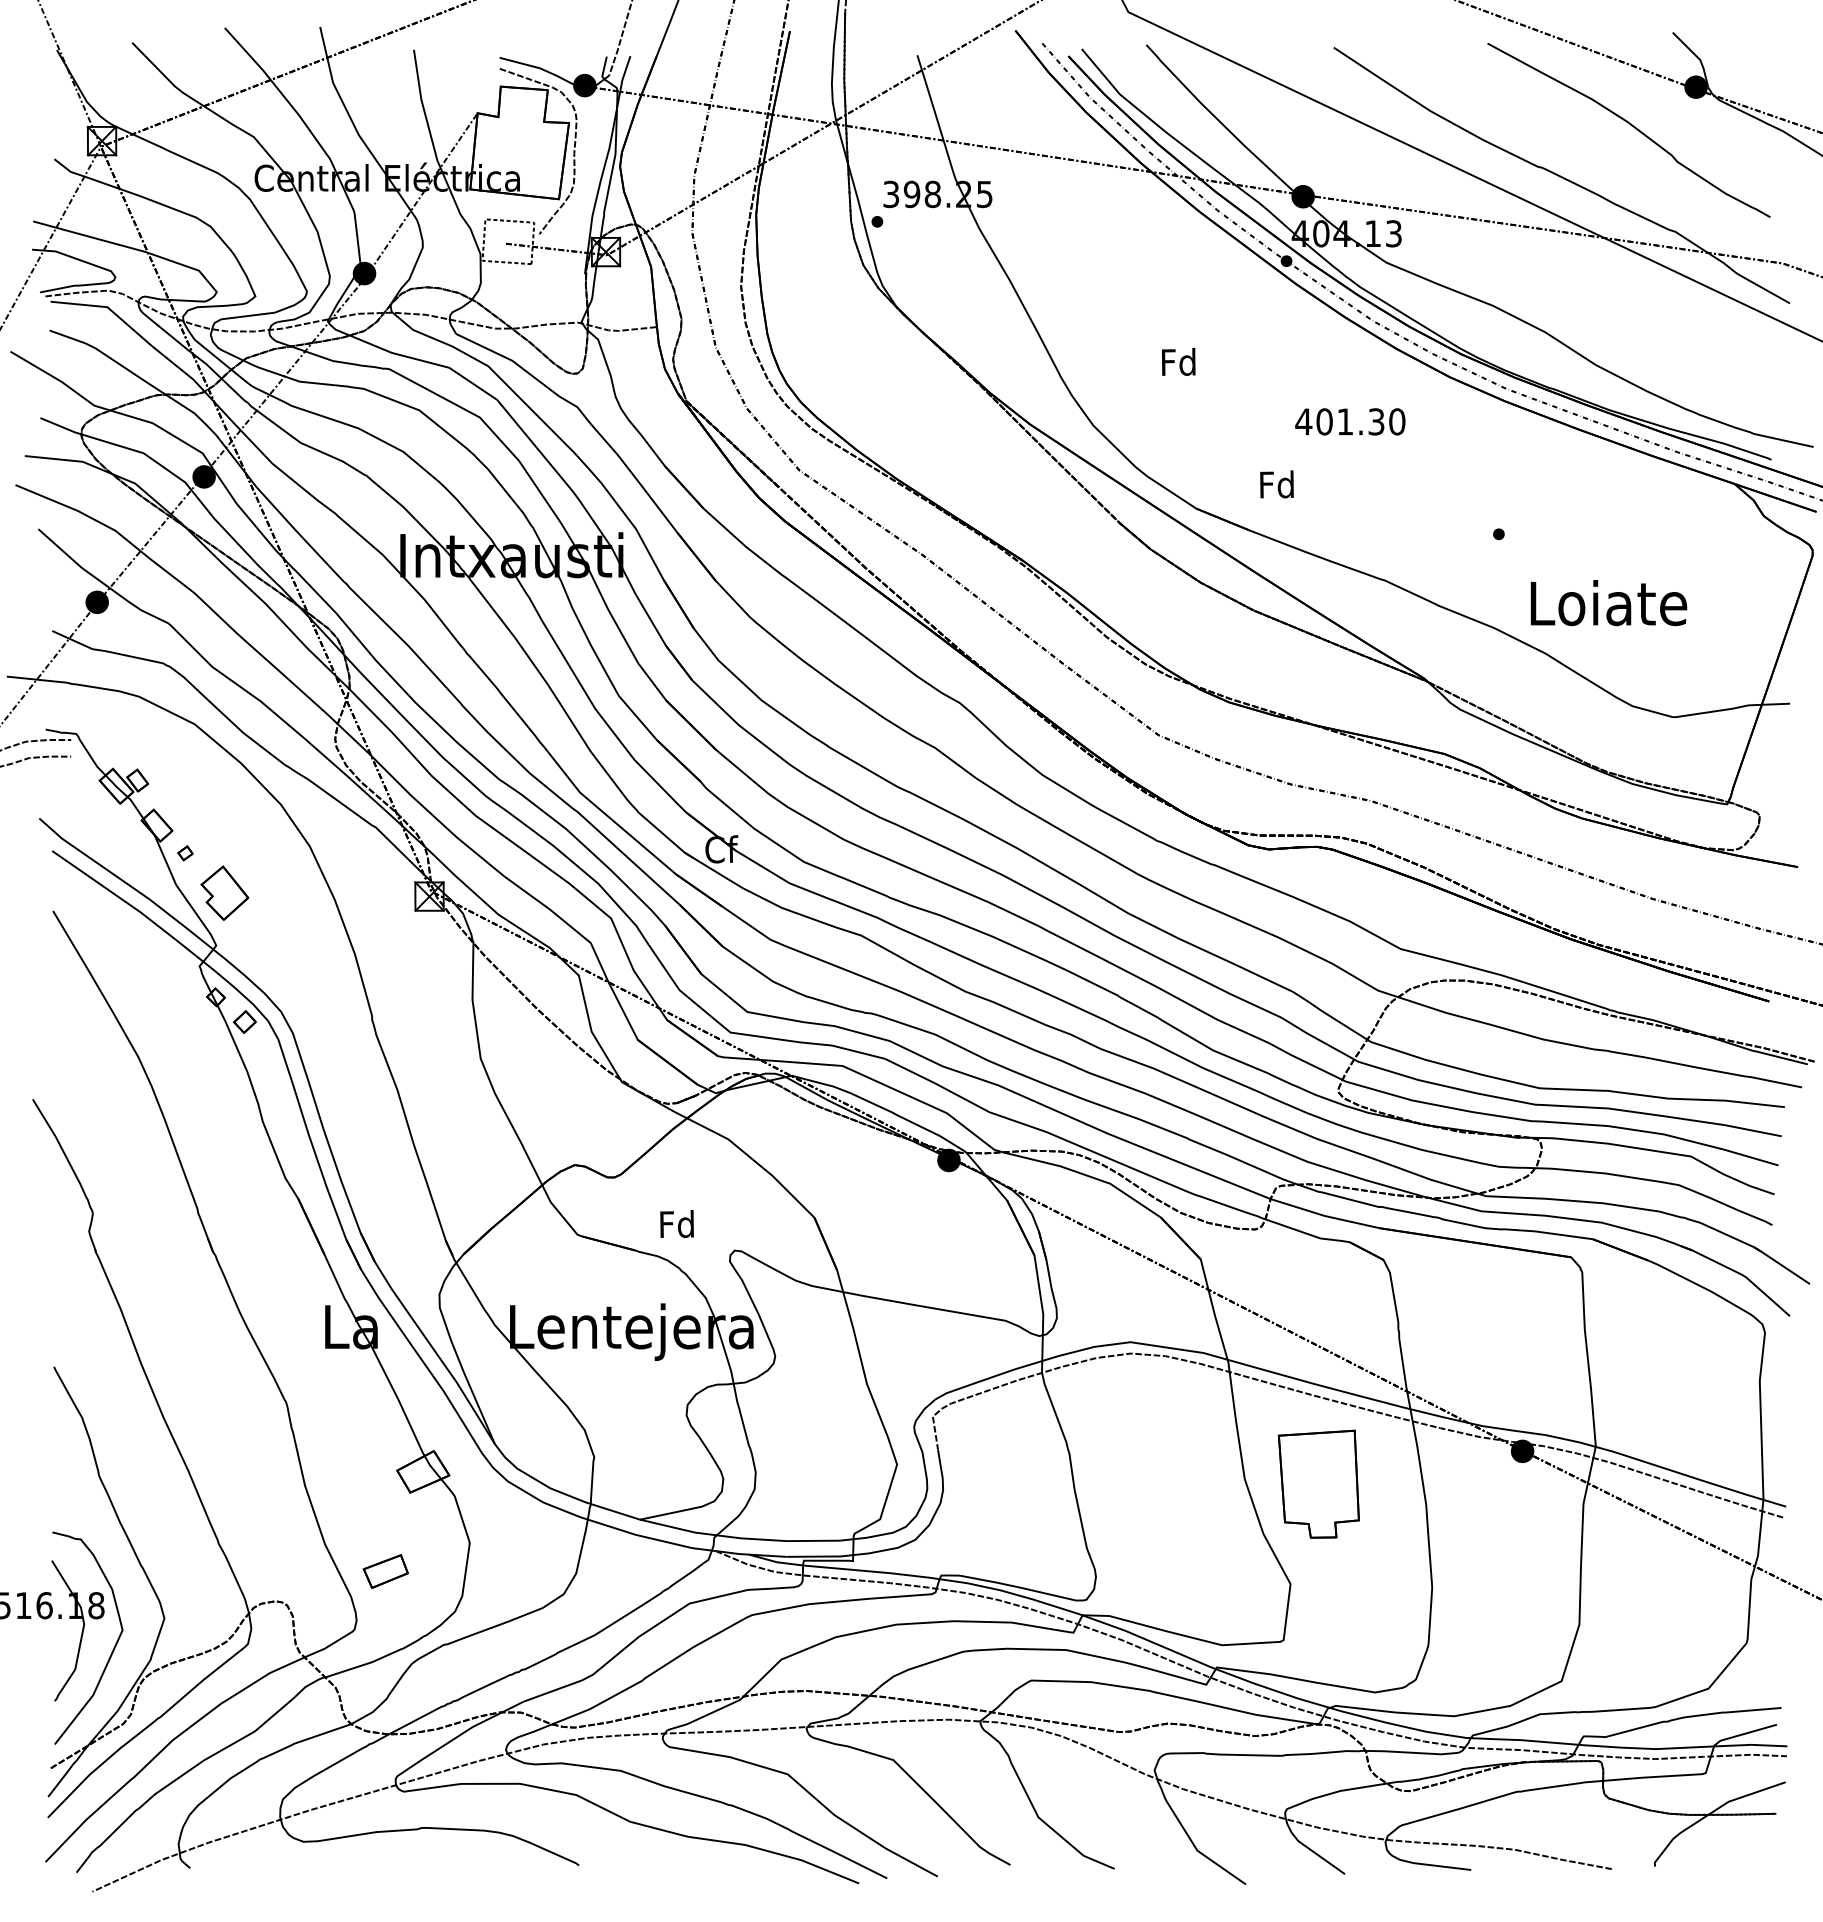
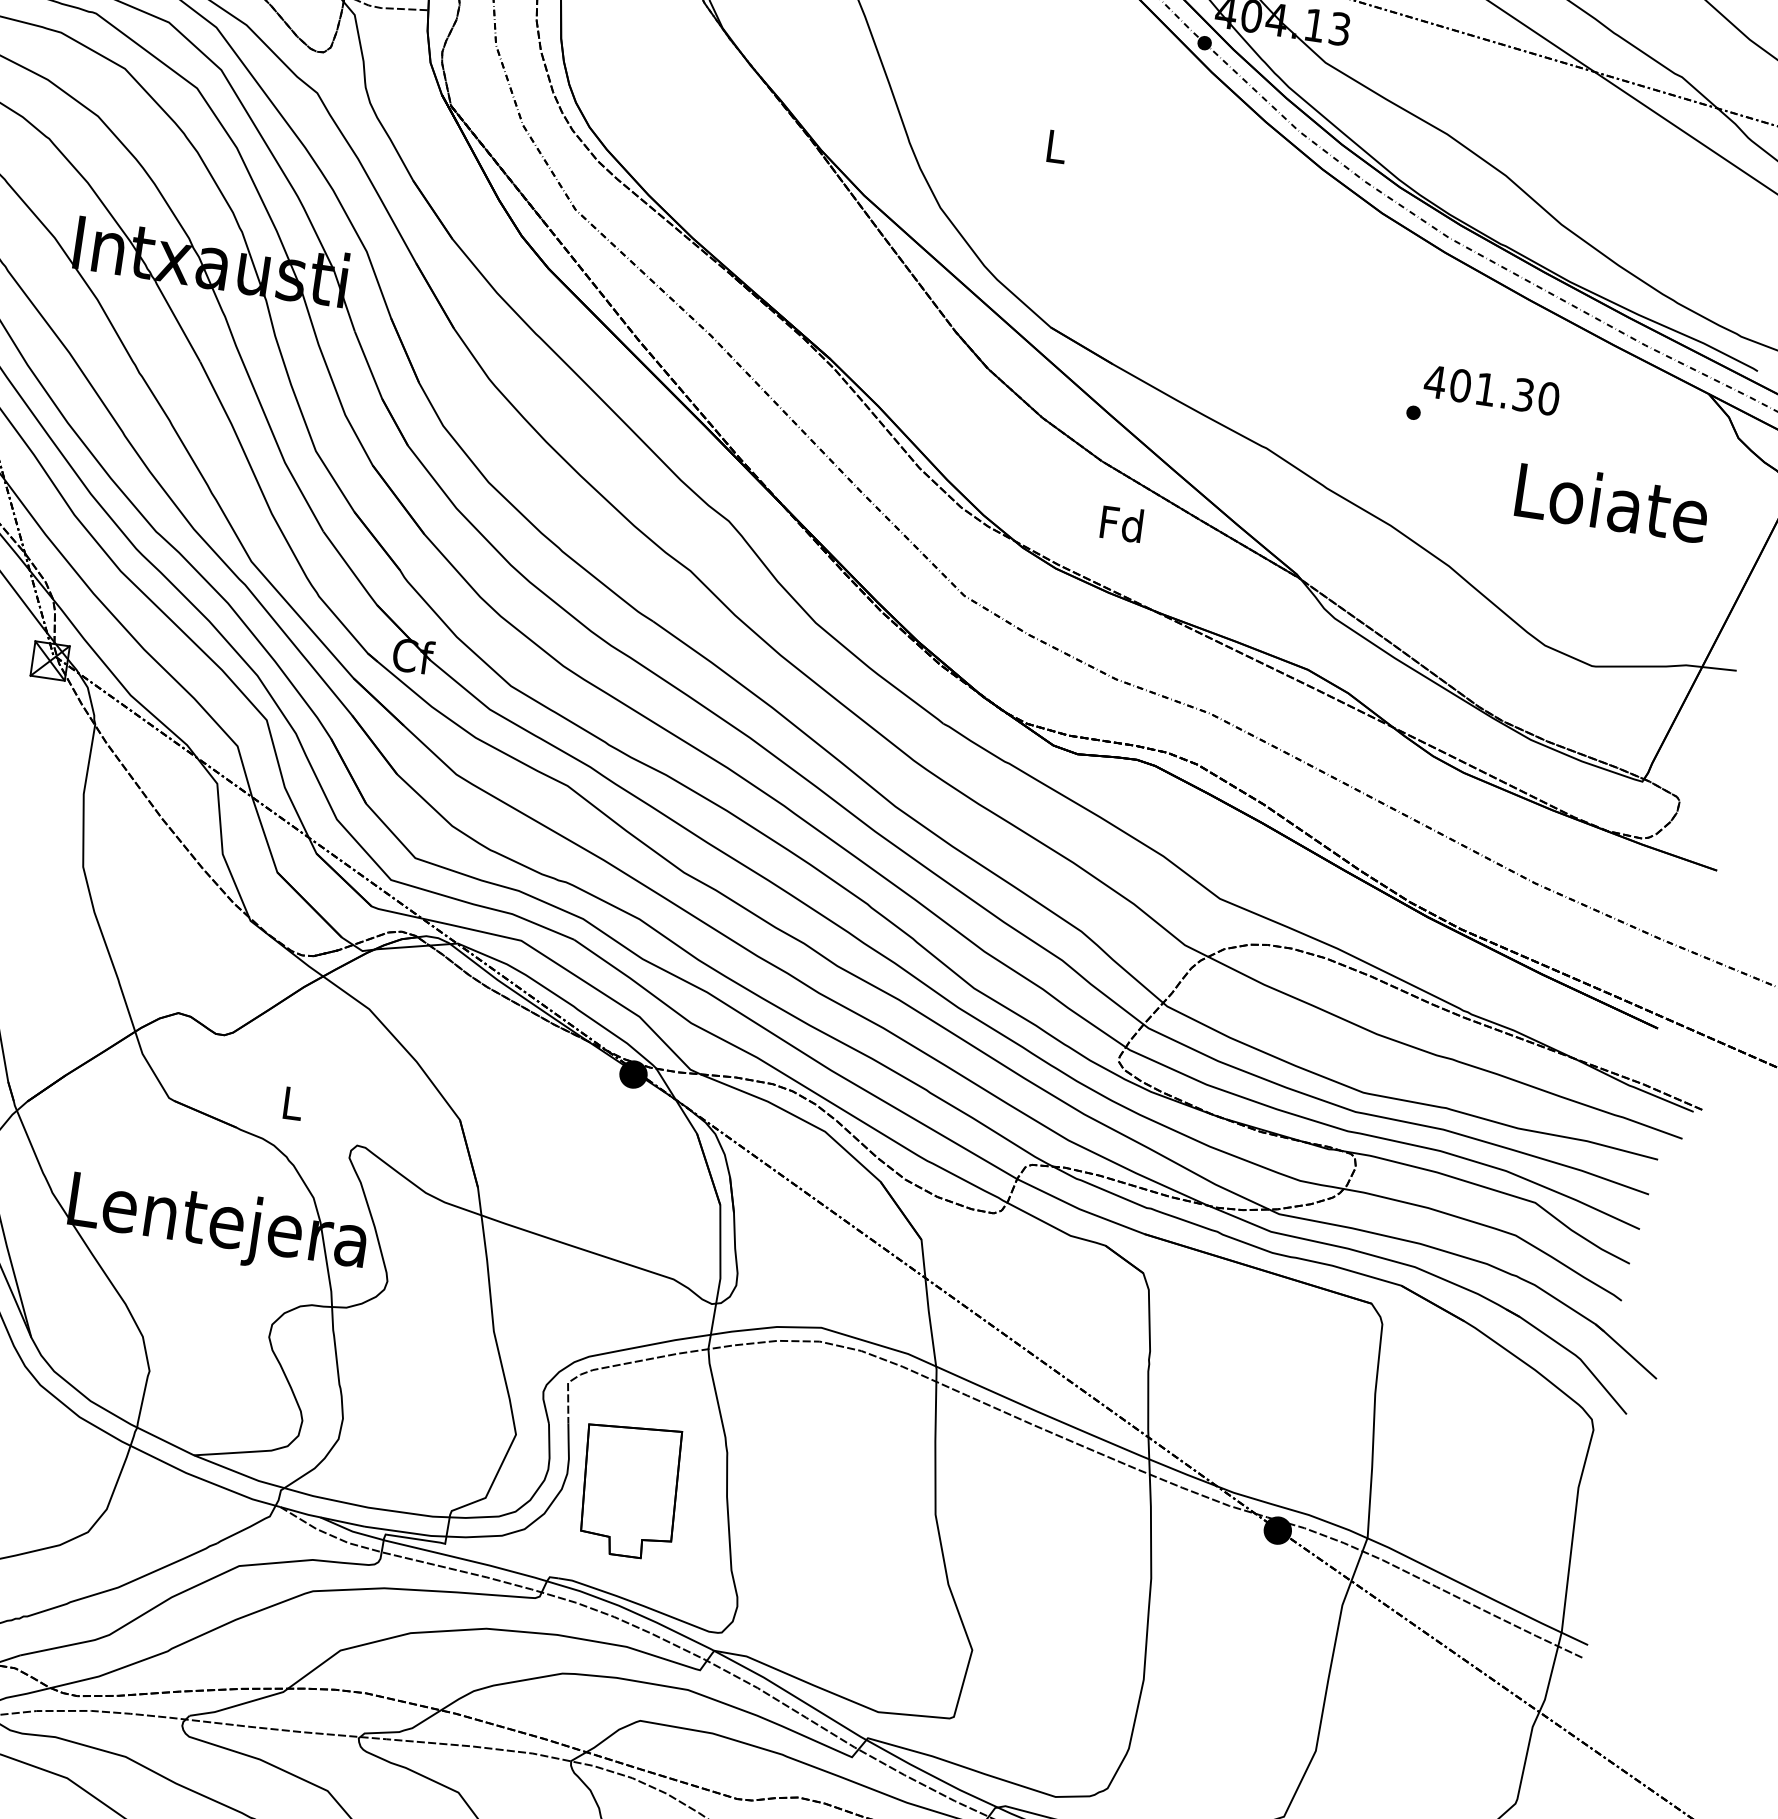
text: (1178, 361) -> (1055, 145), Fd -> L
text: (1350, 421) -> (1492, 389), moved
text: (1276, 484) -> (1121, 523), moved
text: (1608, 603) -> (1611, 503), moved
text: (676, 1224) -> (291, 1103), Fd -> L
part: (1318, 1483) -> (628, 1489), moved

